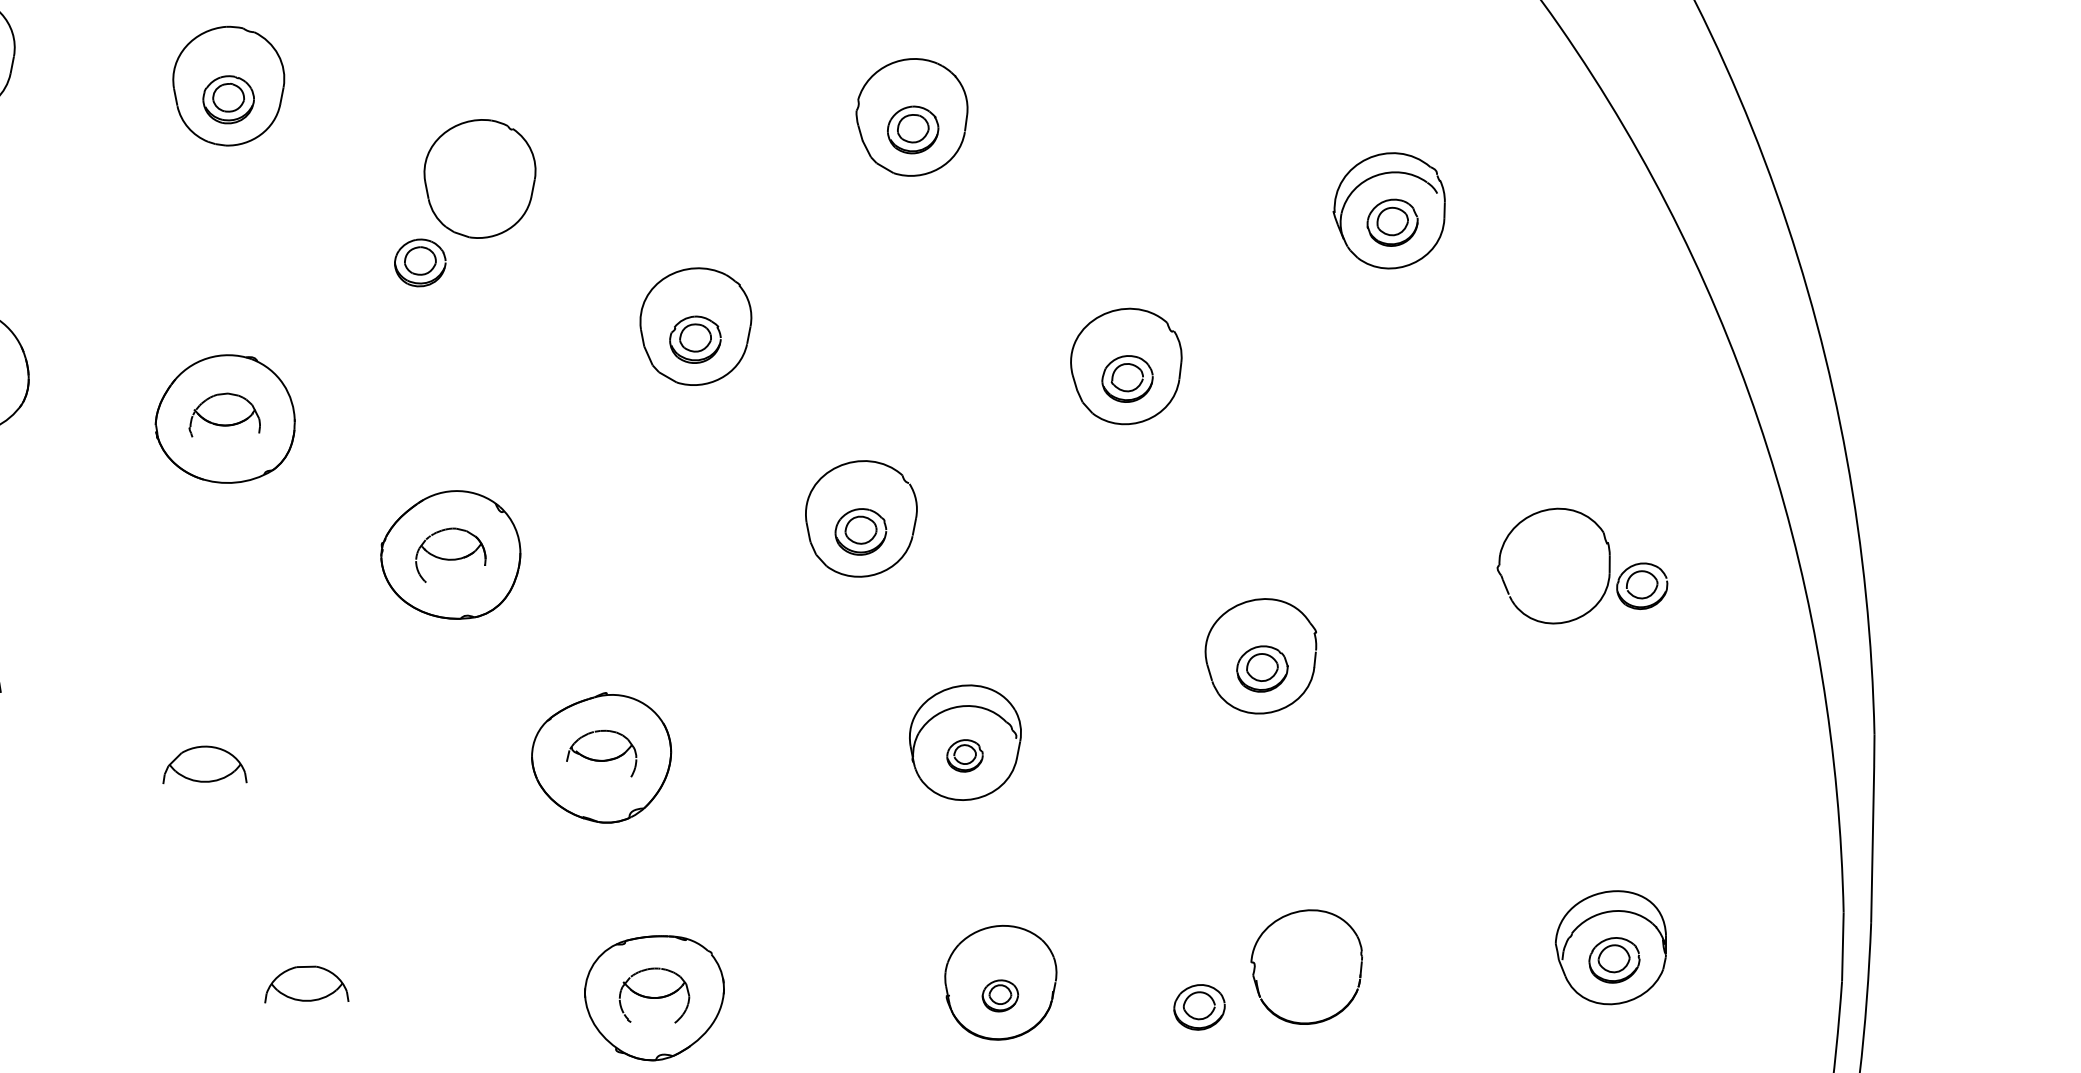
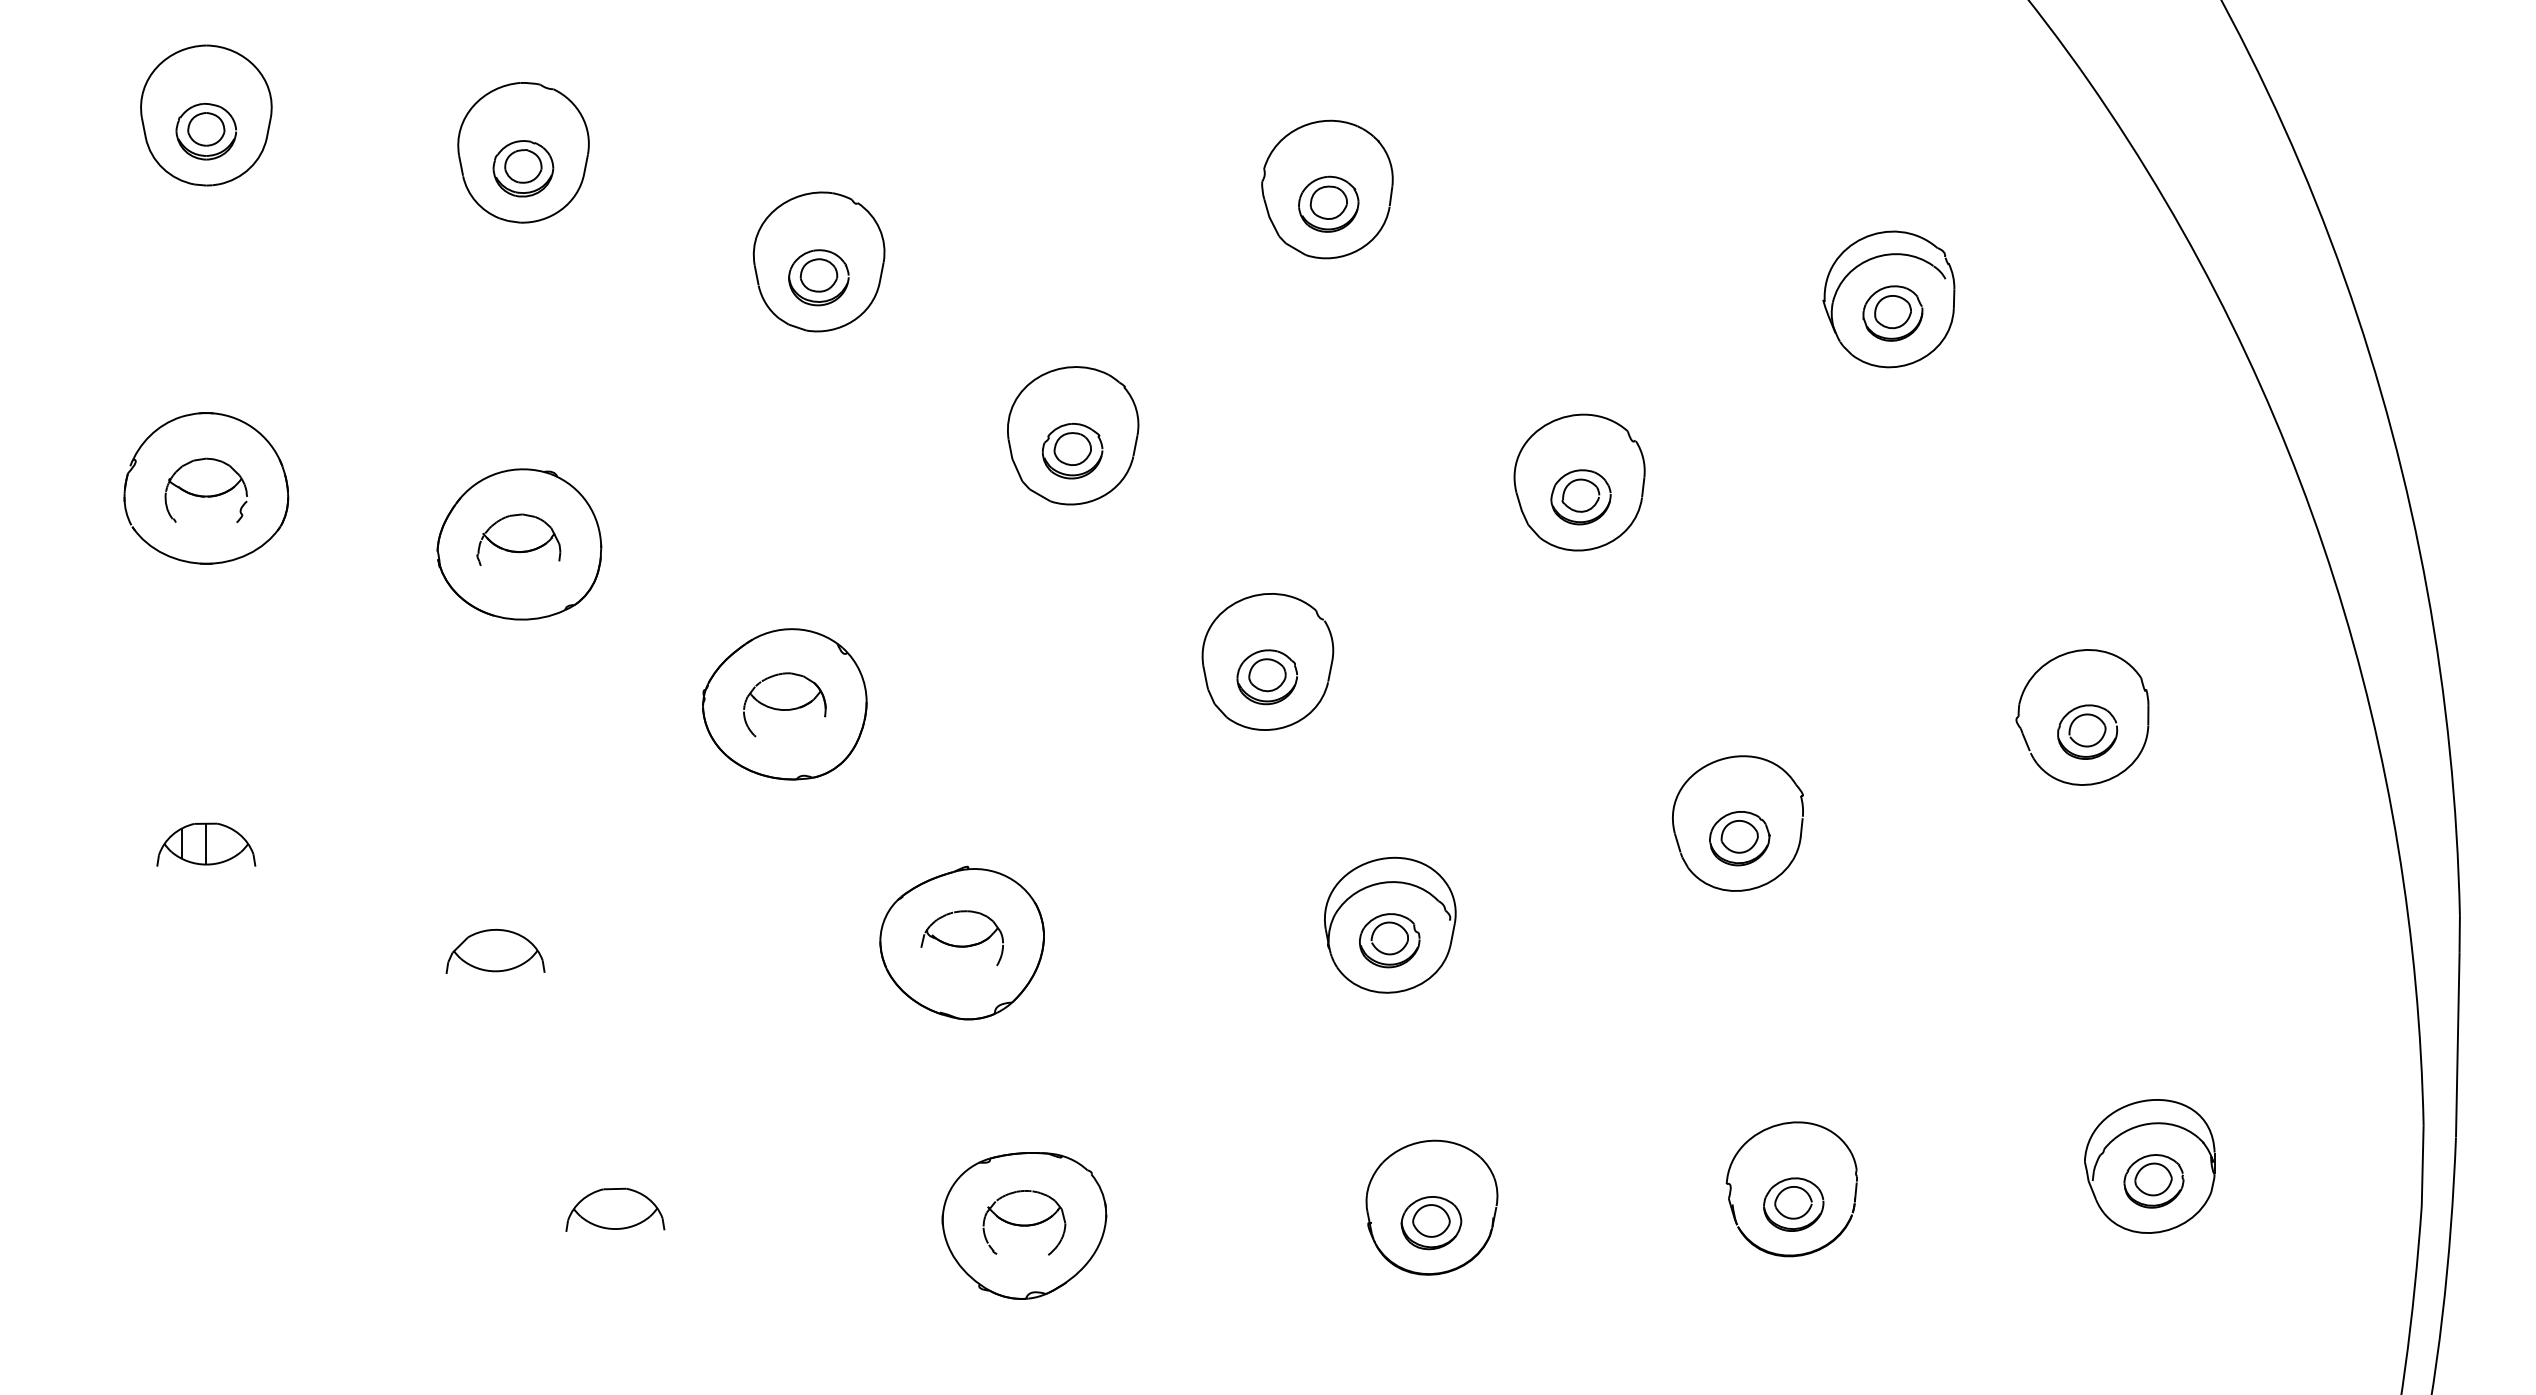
part: (419, 262) -> (818, 277), moved
part: (1642, 585) -> (2087, 731), moved
part: (964, 755) -> (1389, 940), size x1.43
part: (1000, 996) -> (1431, 1223), size x1.43
part: (1199, 1007) -> (1793, 1204), moved

